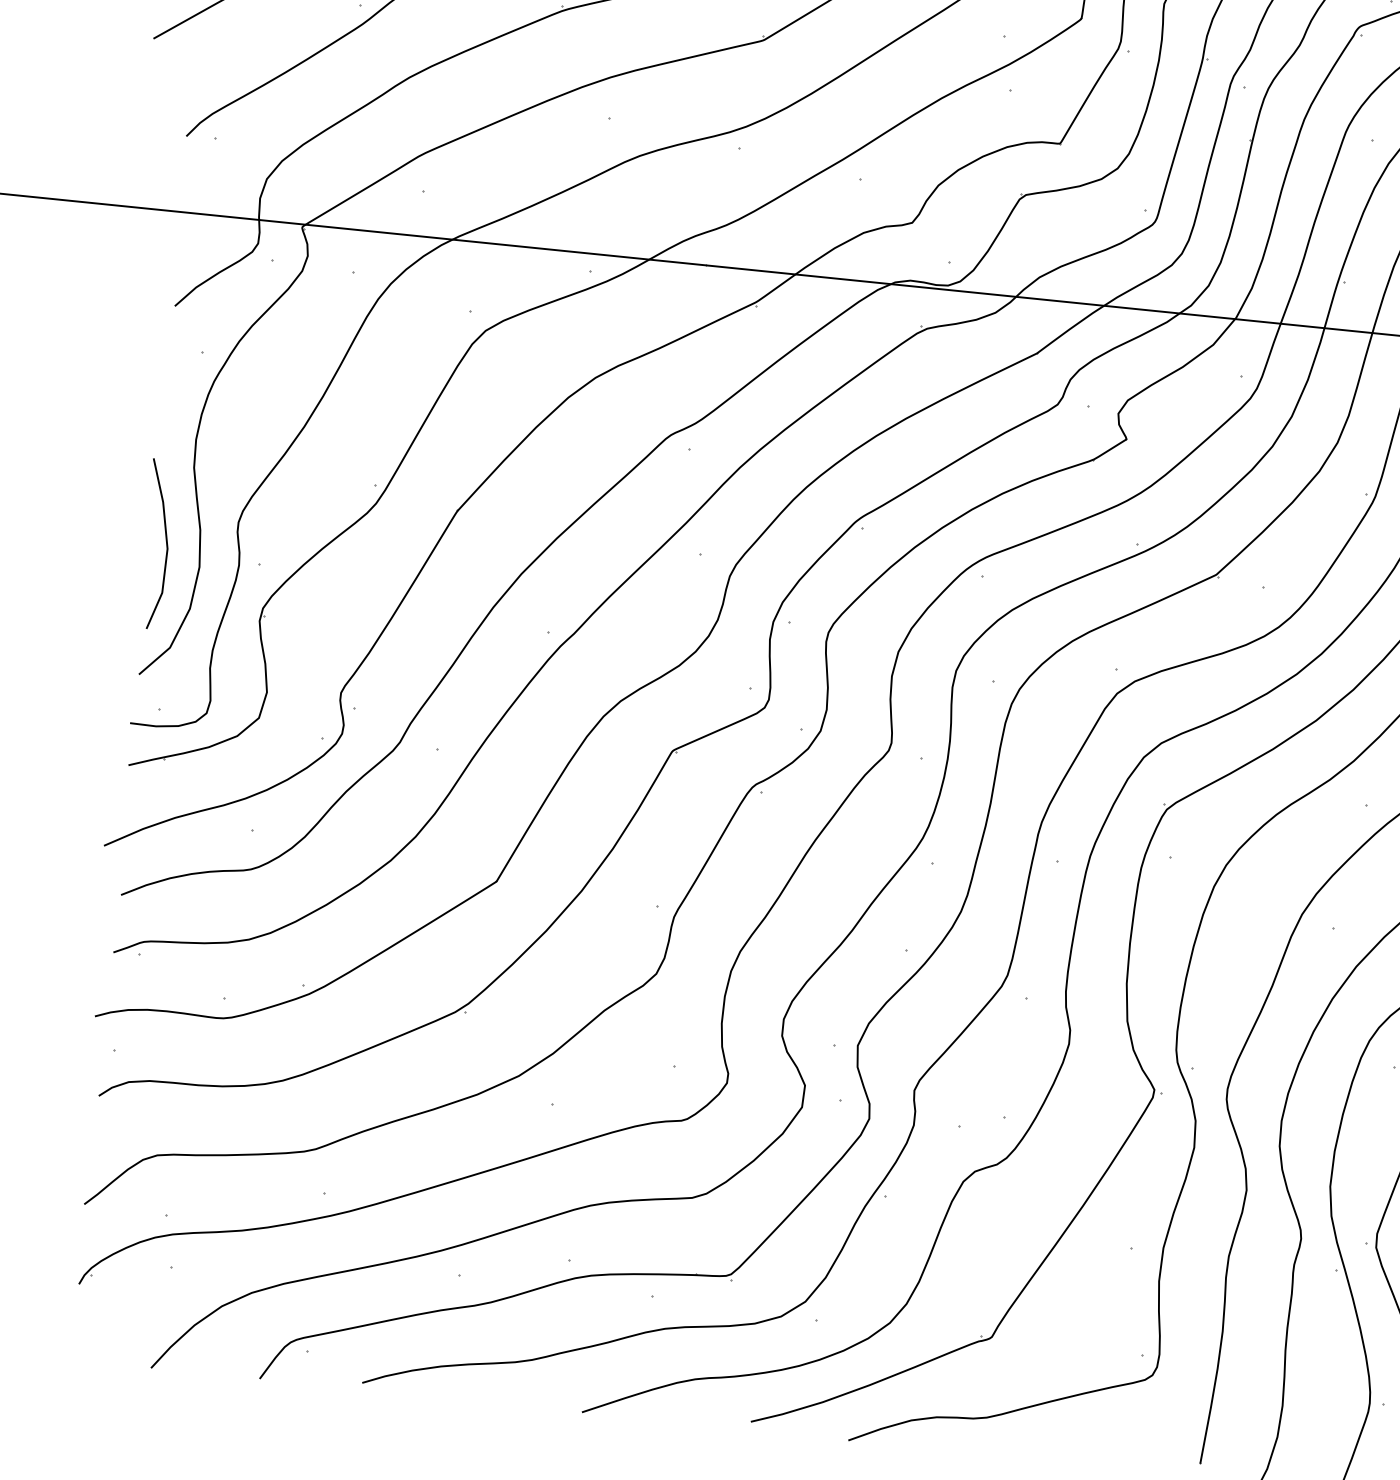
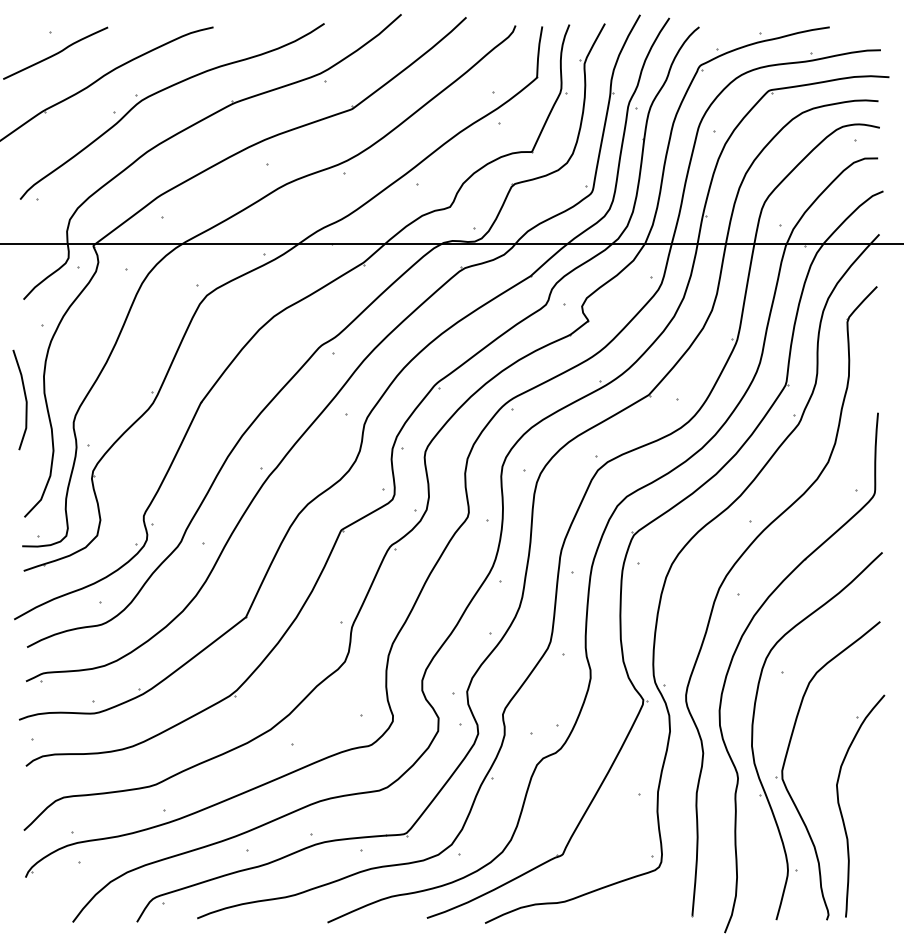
line: (164, 540) -> (24, 397), moved

